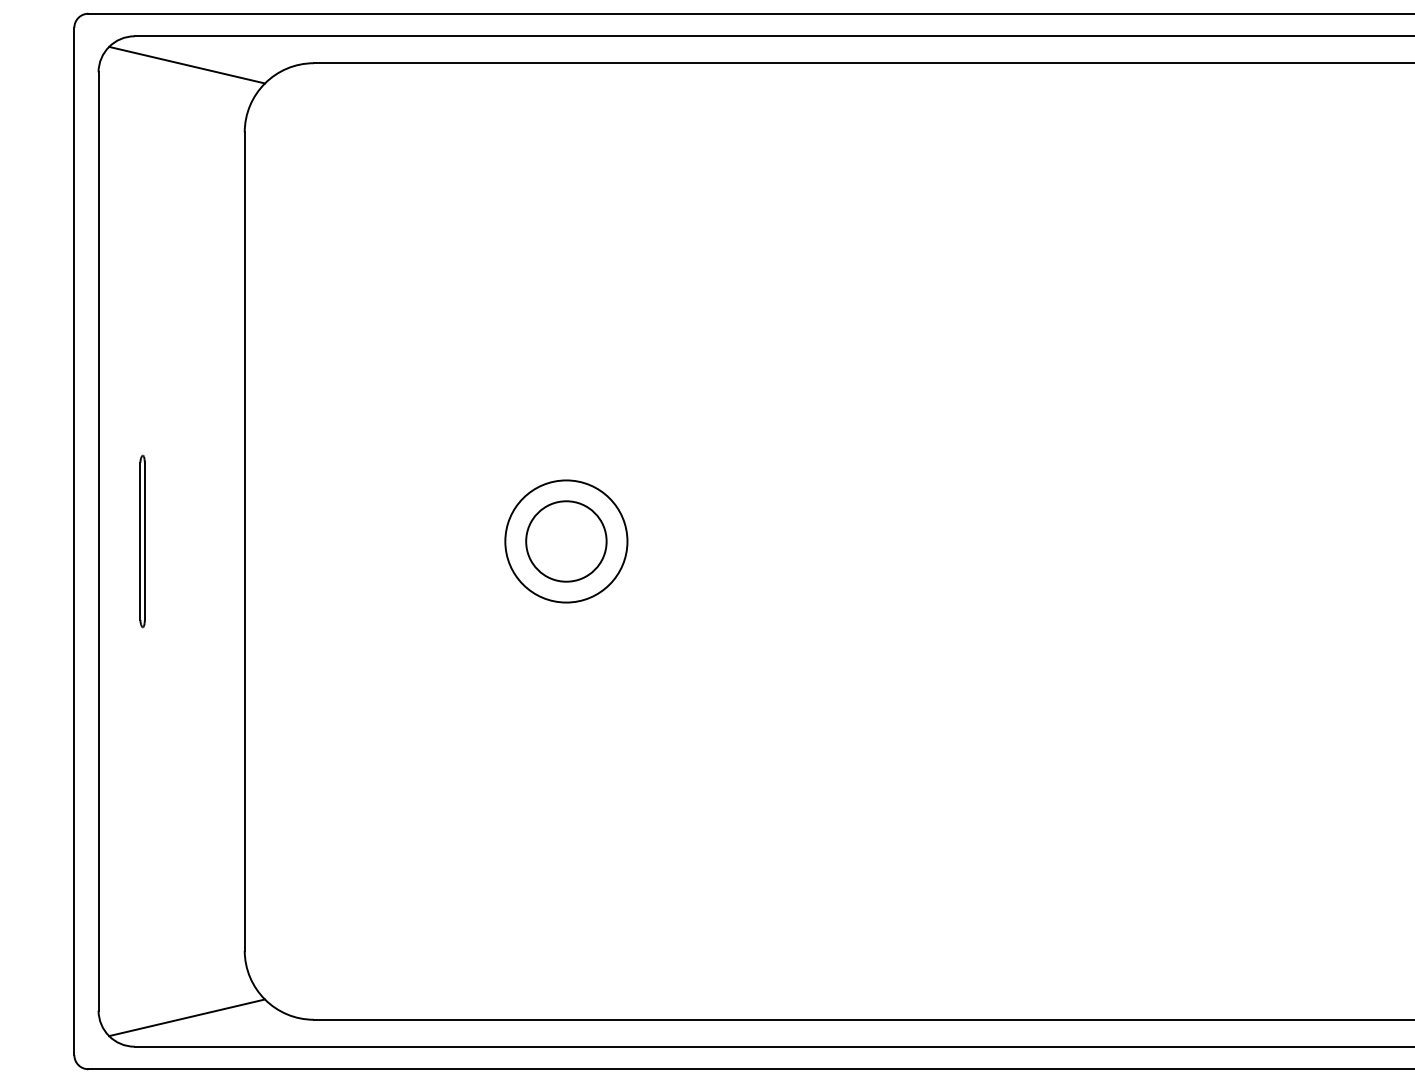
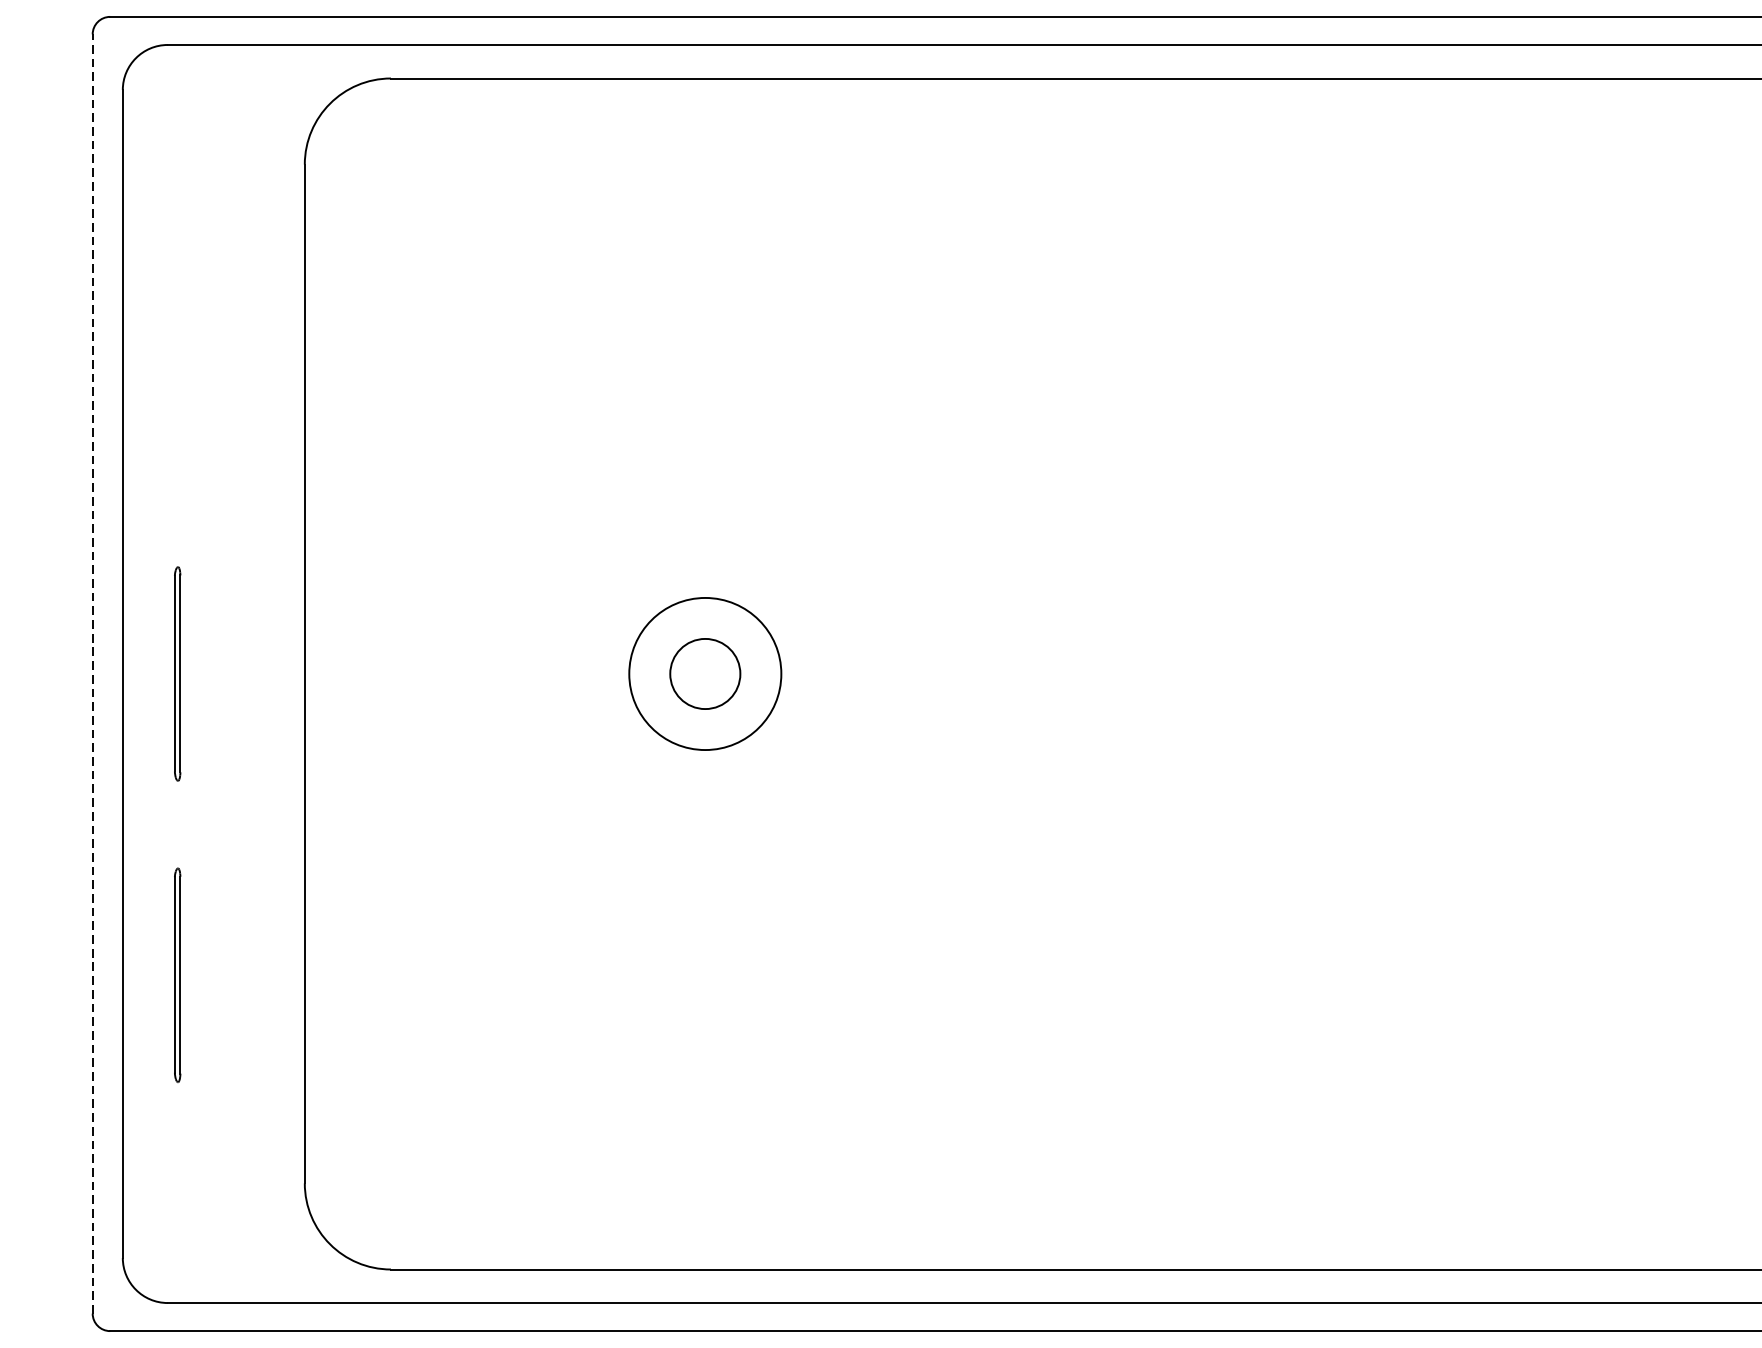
line: (186, 64) -> (232, 80), removed
line: (74, 541) -> (92, 674), solid -> dashed
circle: (566, 541) -> (705, 674), size x0.7
part: (142, 783) -> (177, 975), added
line: (186, 1017) -> (232, 1266), removed

